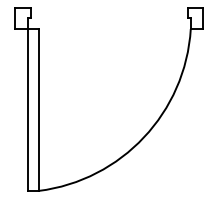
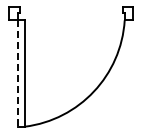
line: (27, 111) -> (17, 74), solid -> dashed

